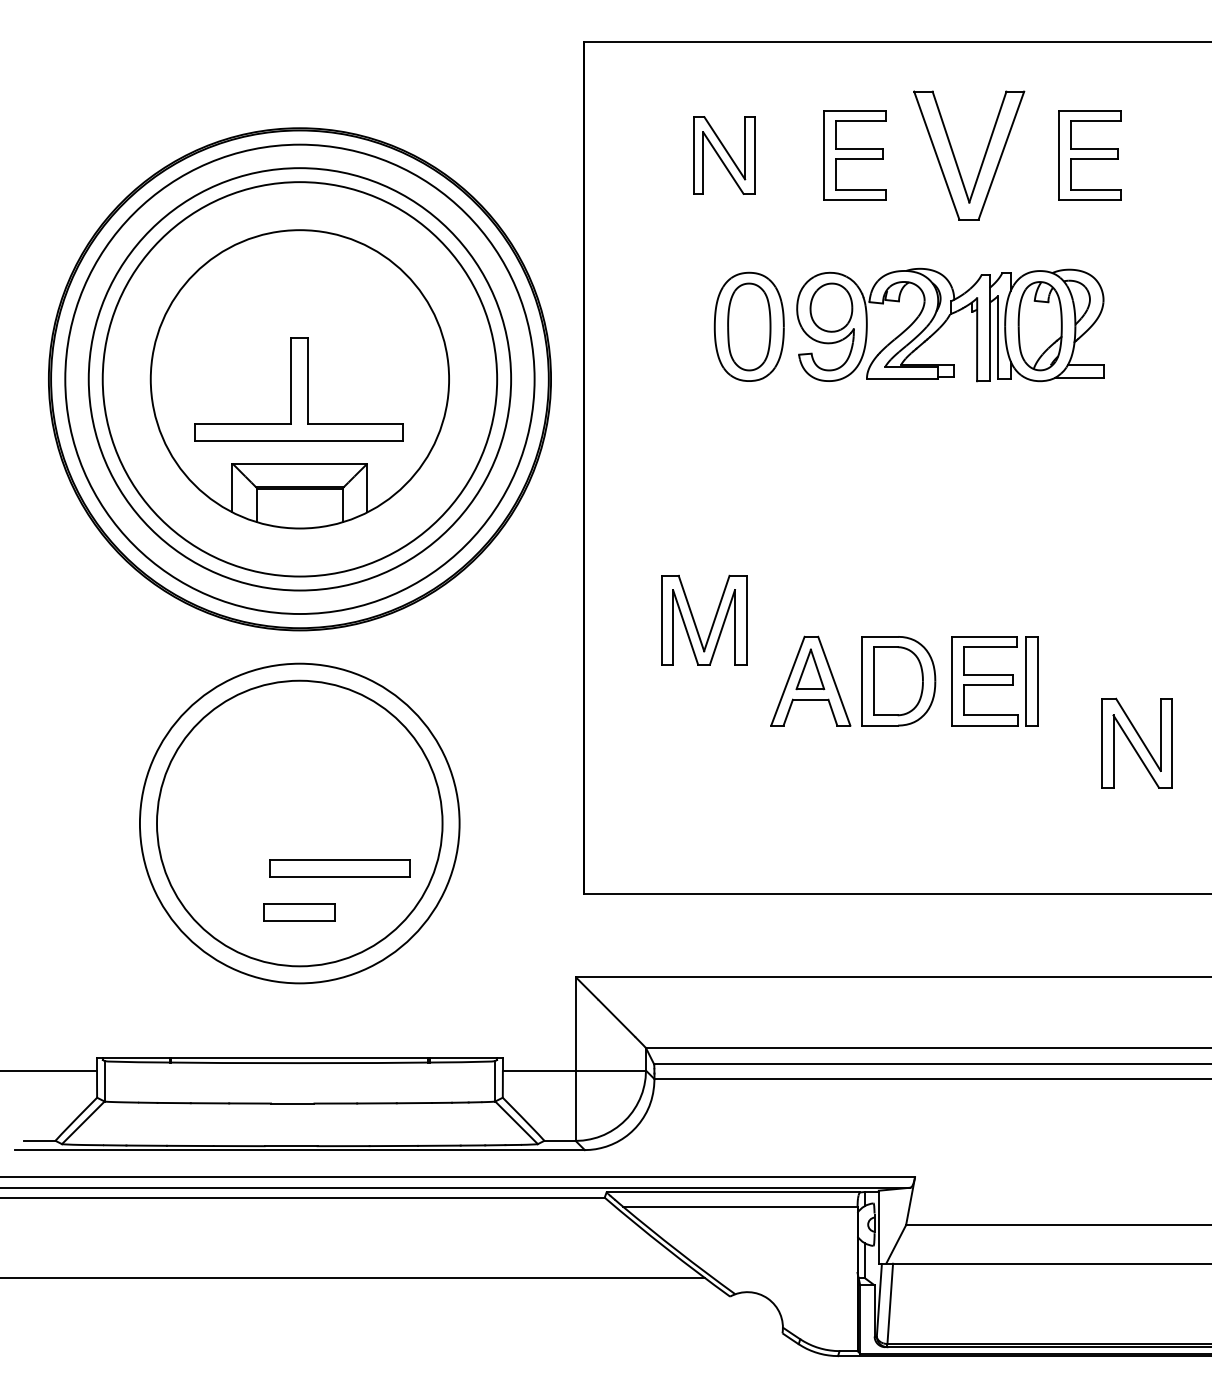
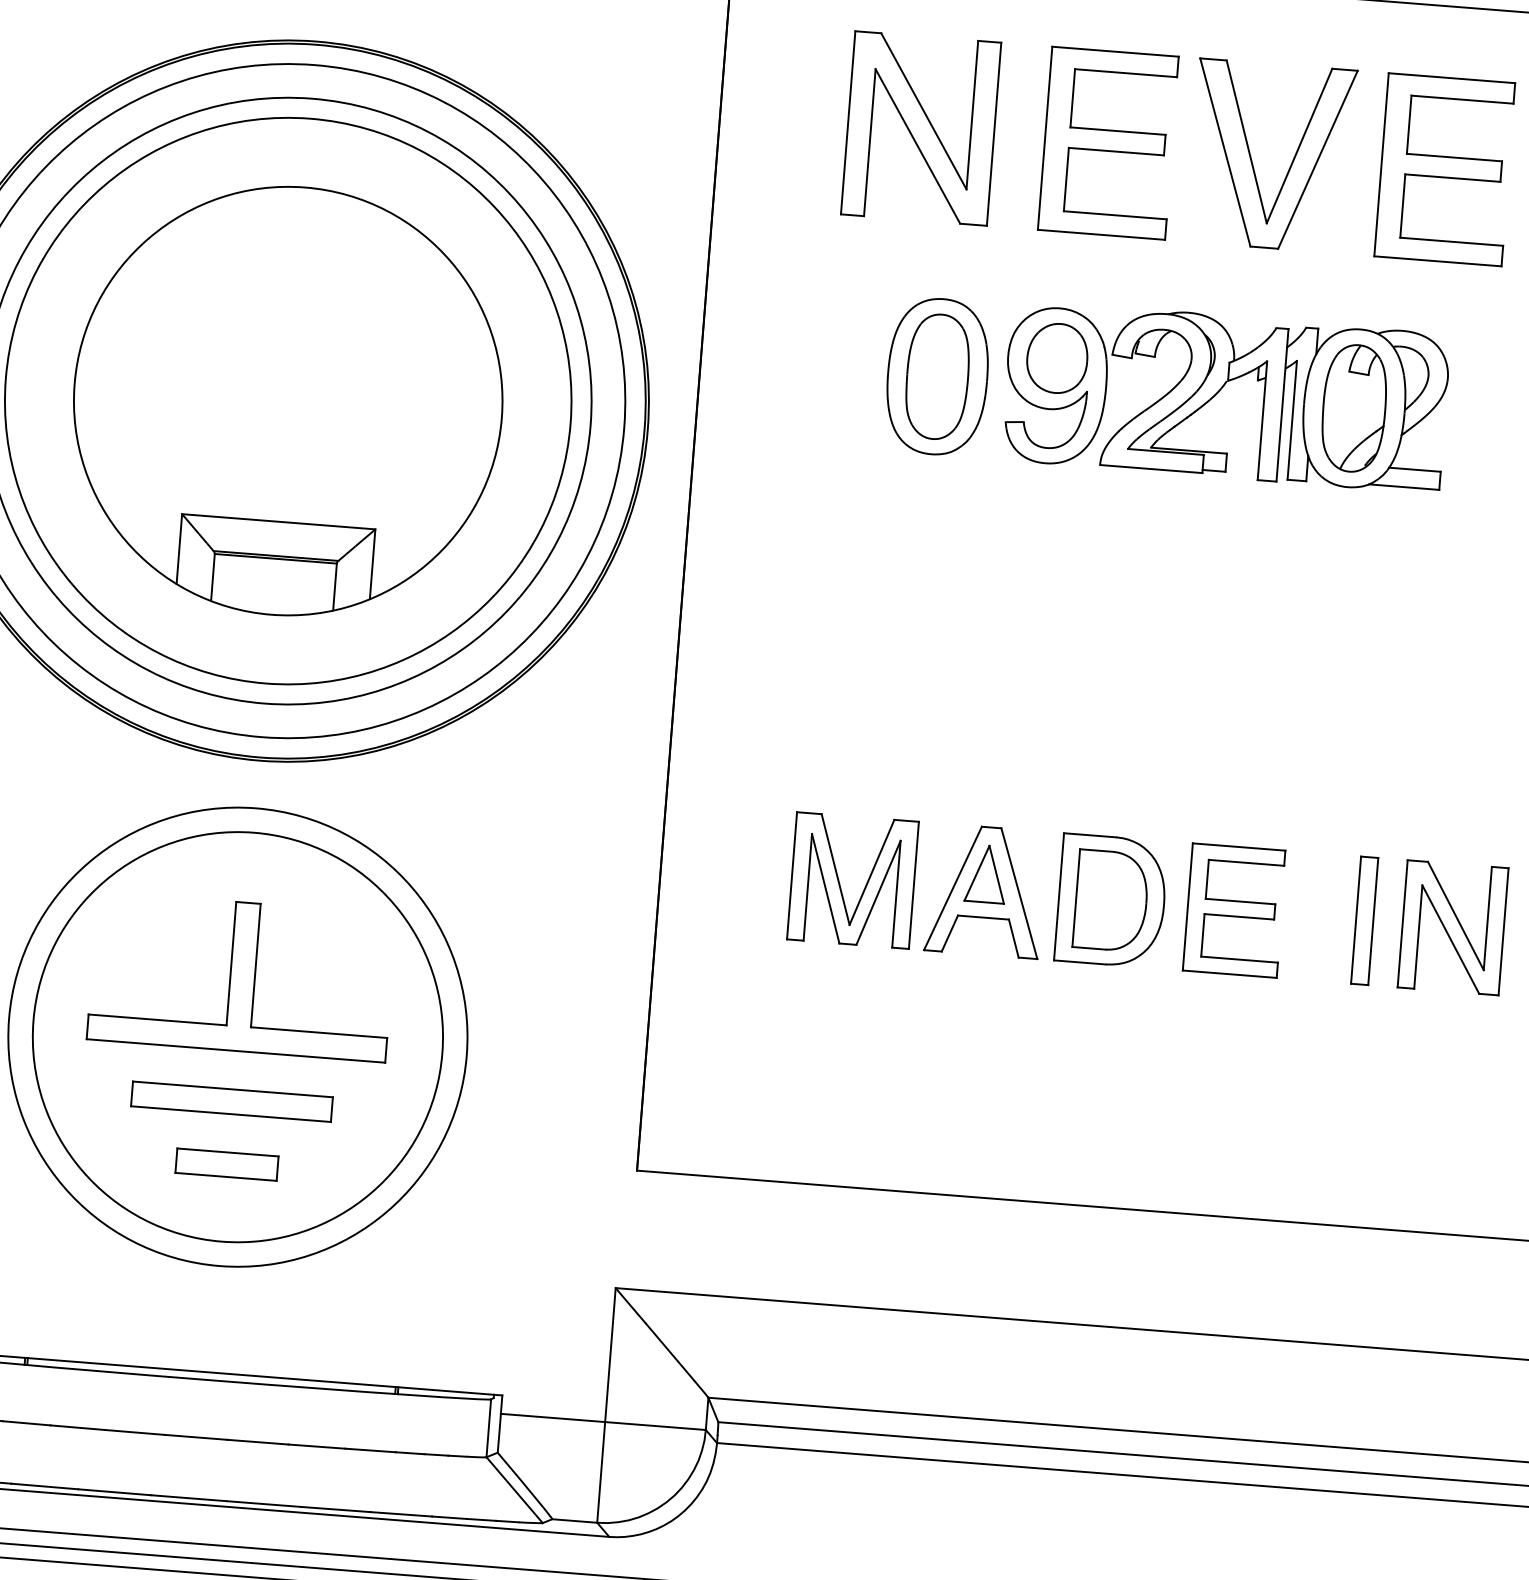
part: (723, 155) -> (919, 128), size x1.67
part: (855, 155) -> (1108, 143), size x1.43
part: (1090, 155) -> (1445, 169), size x1.43
part: (298, 389) -> (240, 976), moved
part: (712, 622) -> (864, 884), moved
part: (1031, 681) -> (1363, 921), moved
part: (1136, 742) -> (1452, 926), moved
part: (339, 868) -> (231, 1101), moved

